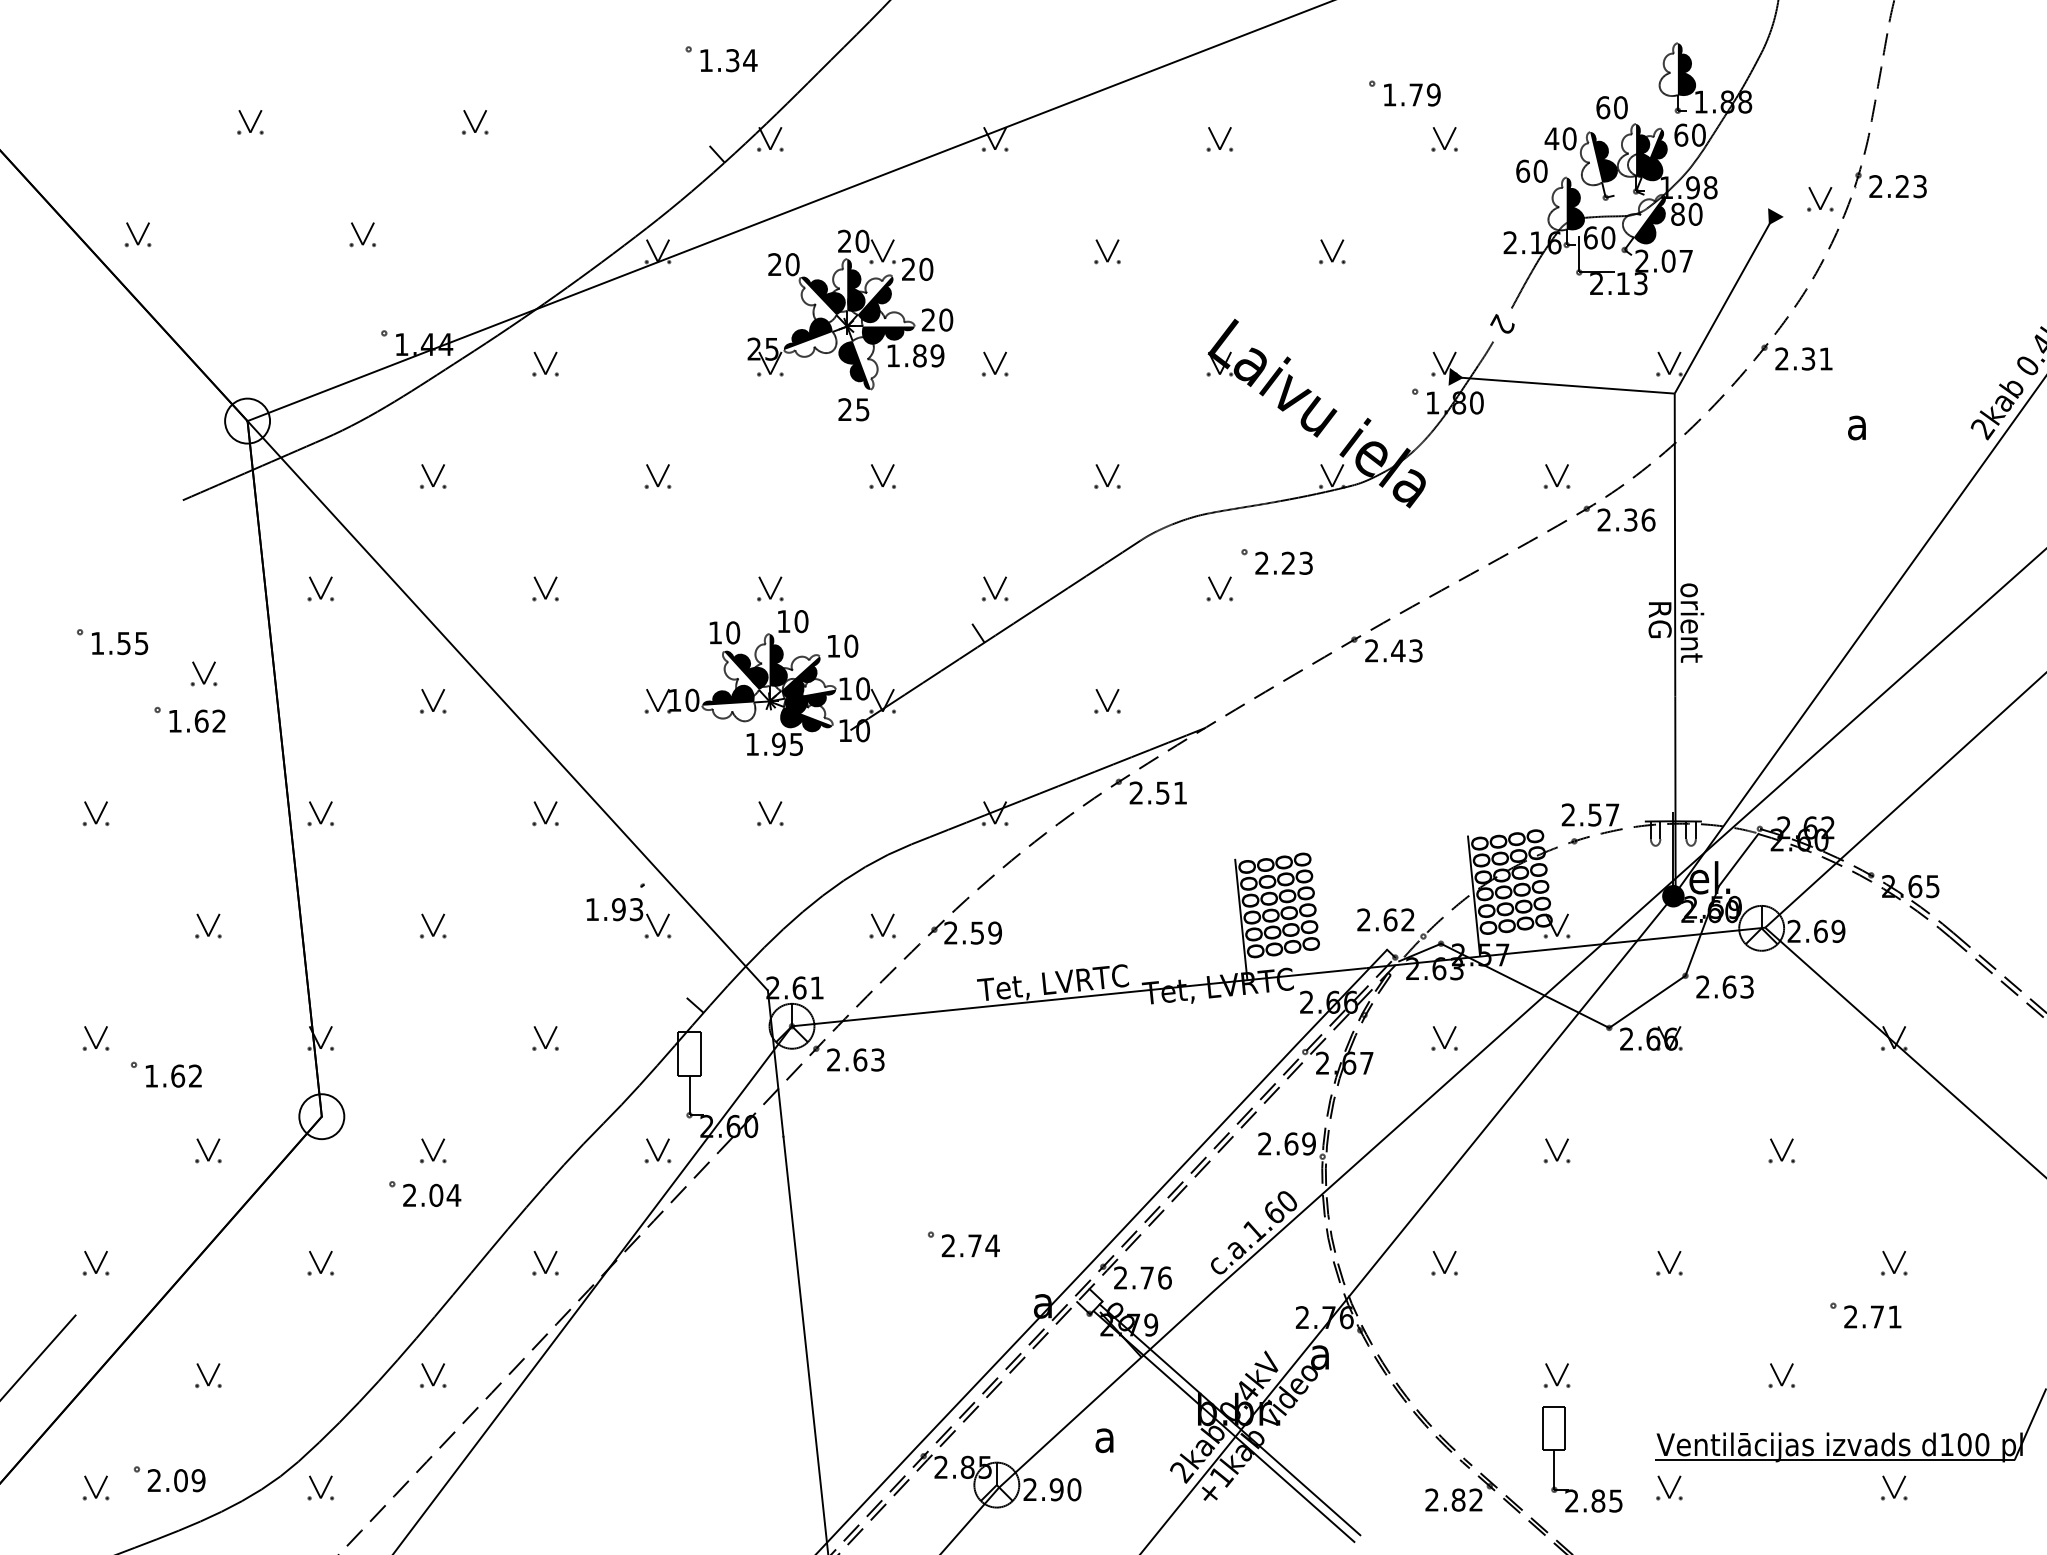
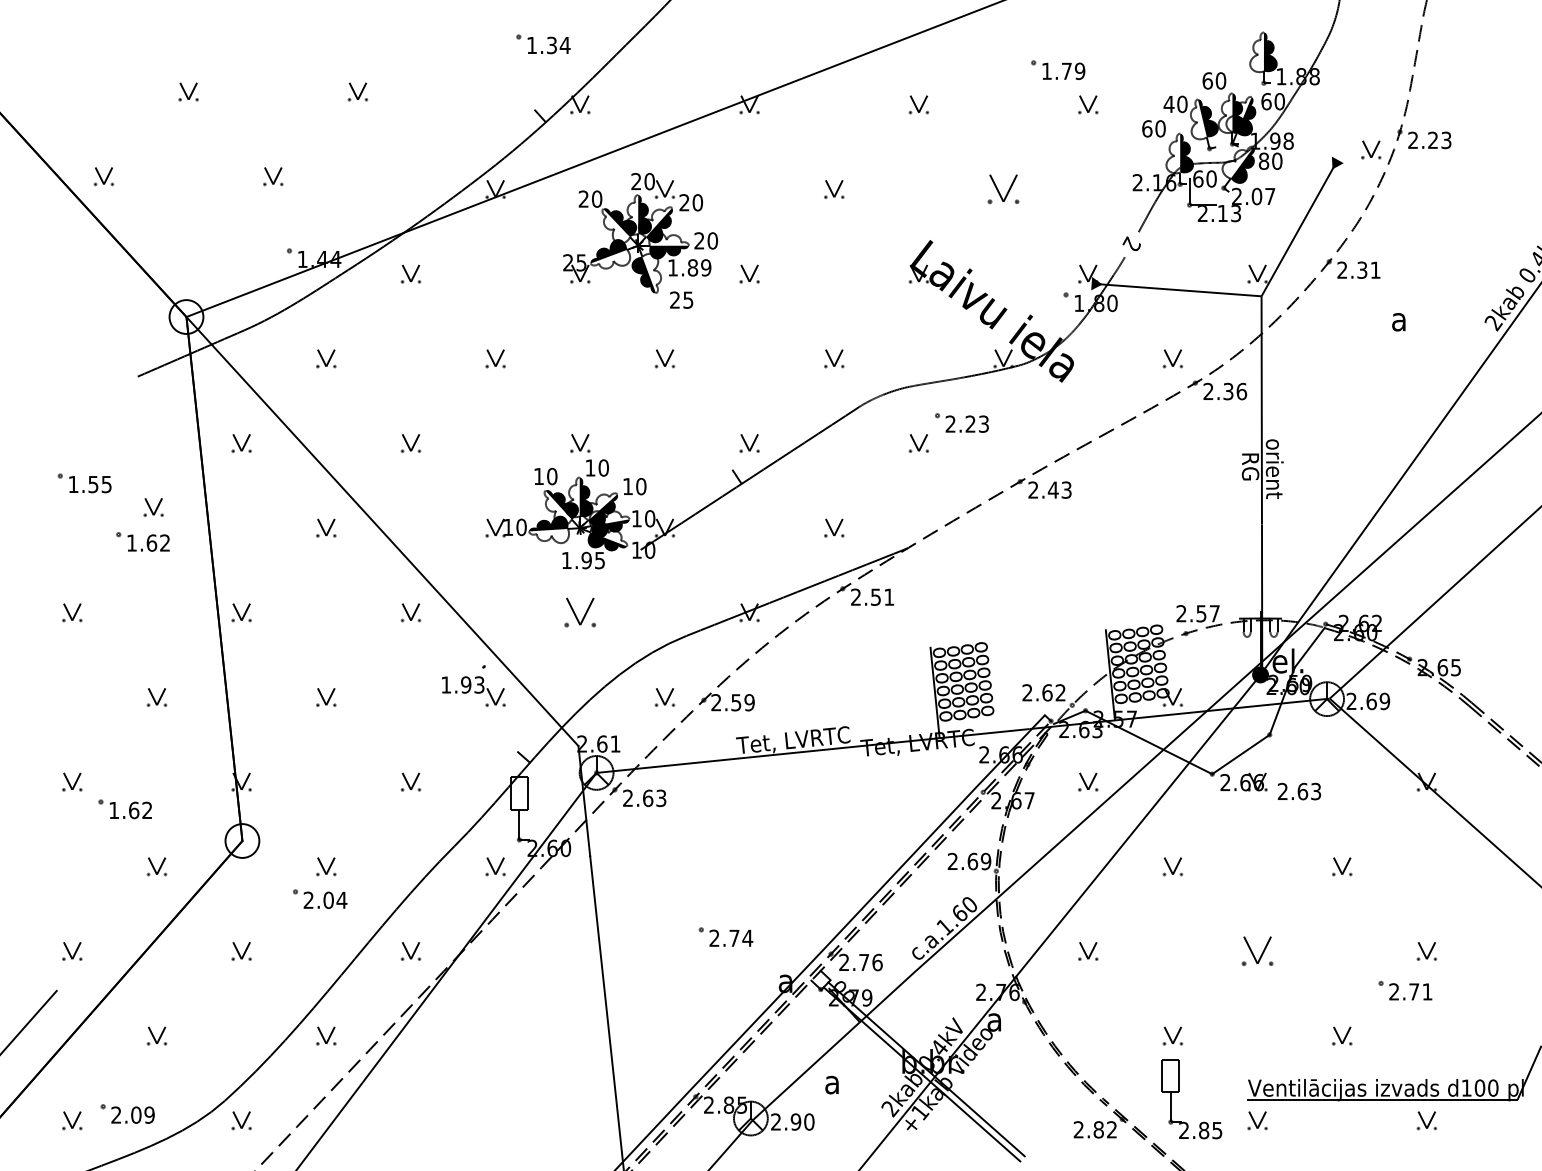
part: (1332, 251) -> (1003, 189), size x1.6
text: (853, 409) -> (681, 299), moved
part: (770, 813) -> (580, 612), size x1.6
text: (1724, 986) -> (1299, 791), moved
part: (1669, 1263) -> (1257, 951), size x1.6

